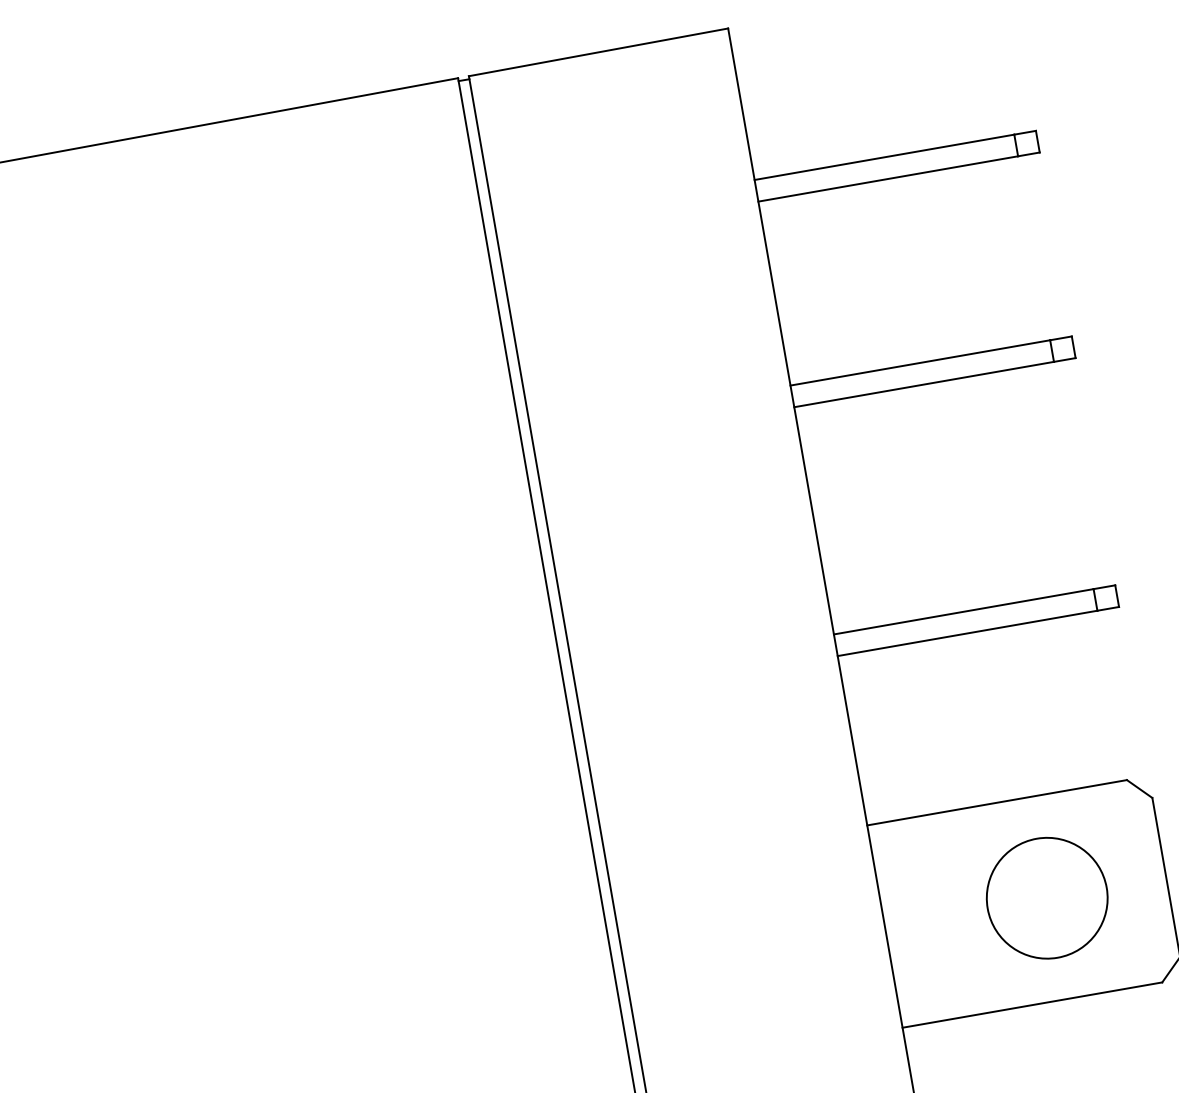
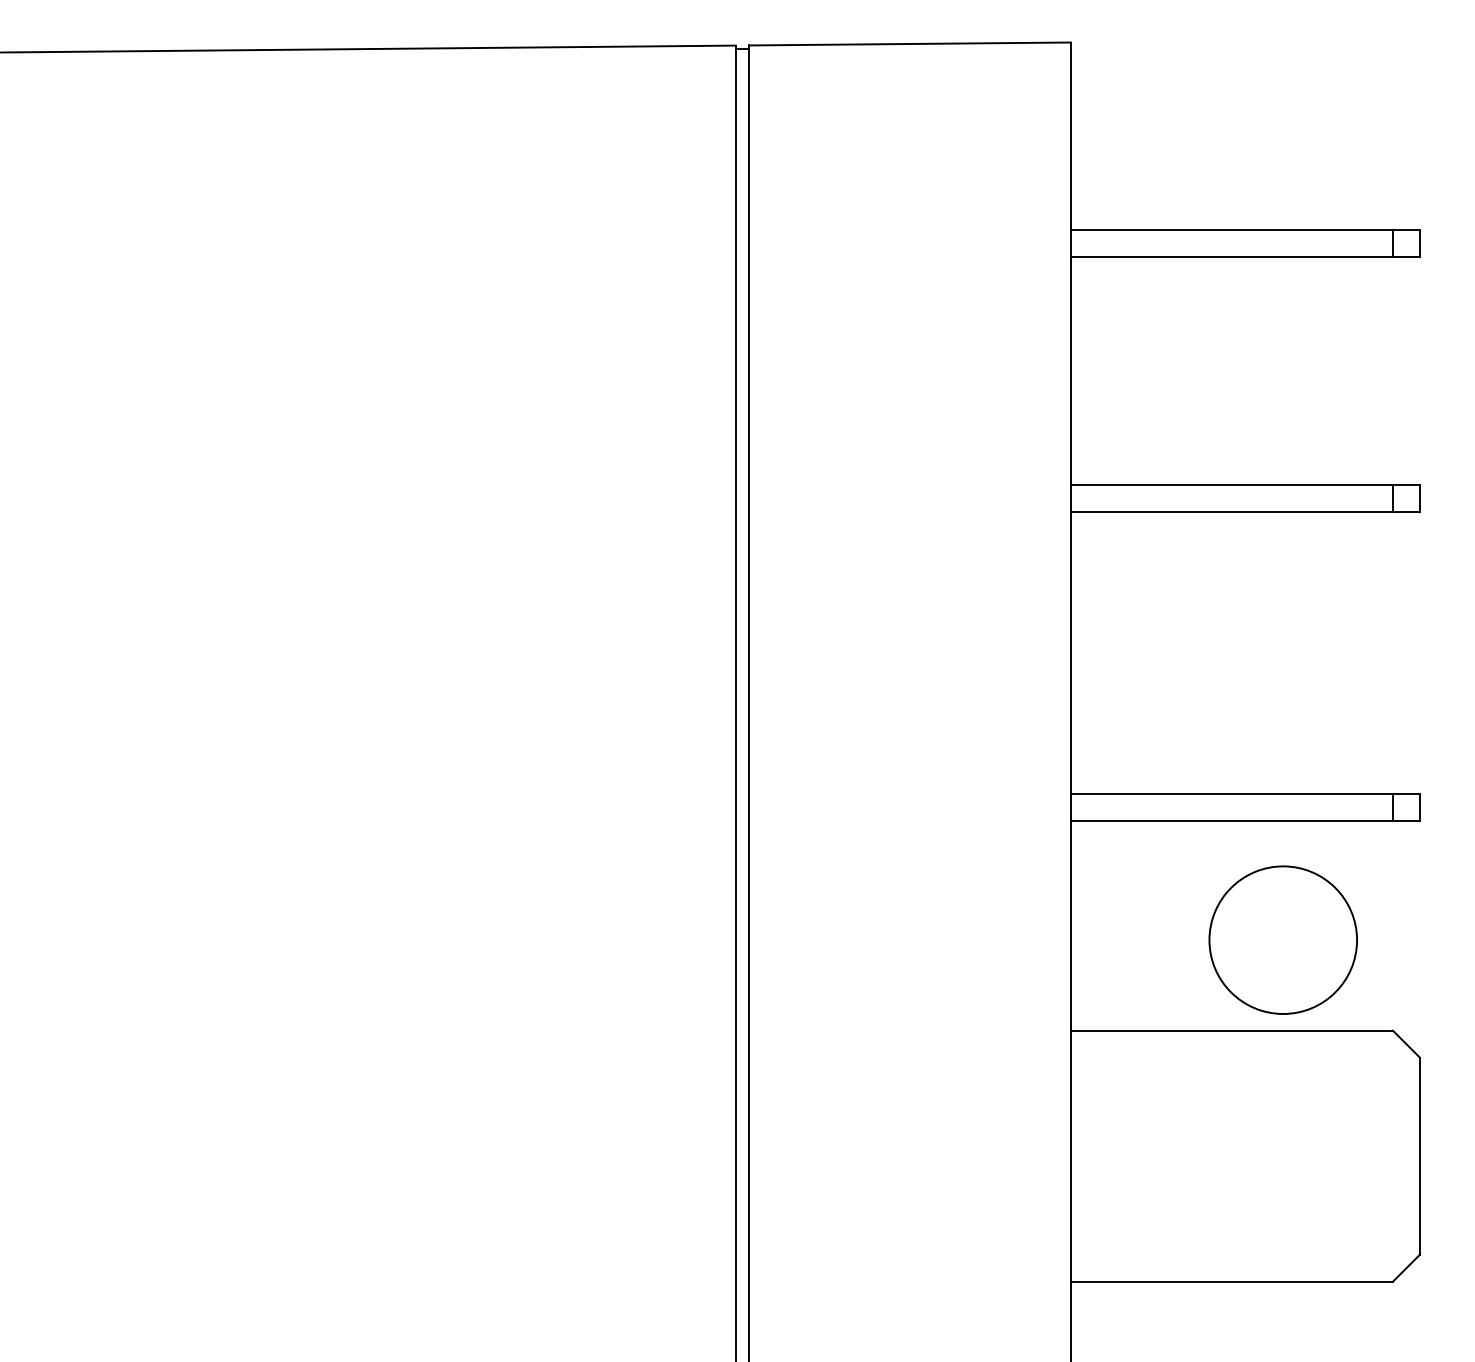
circle: (1046, 897) -> (1282, 939), moved

